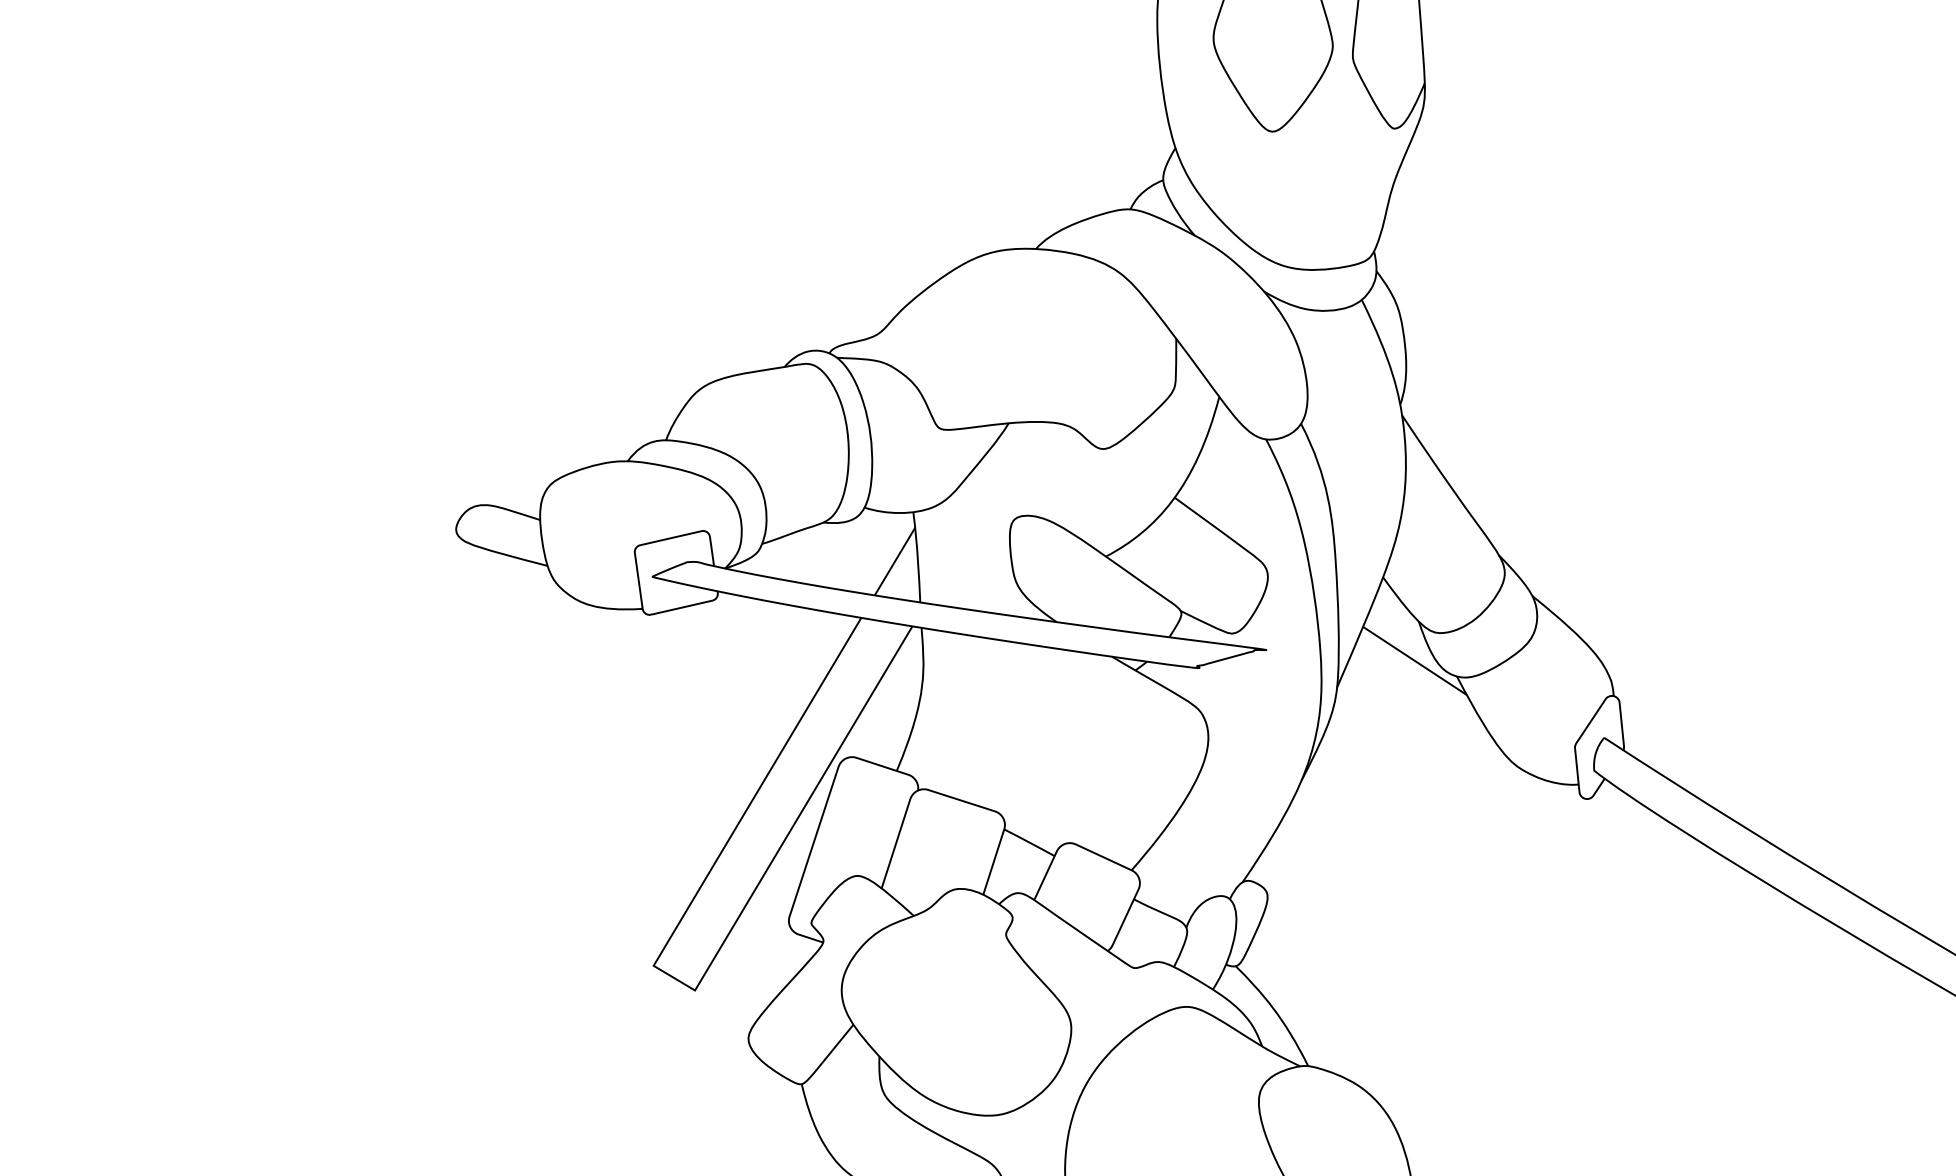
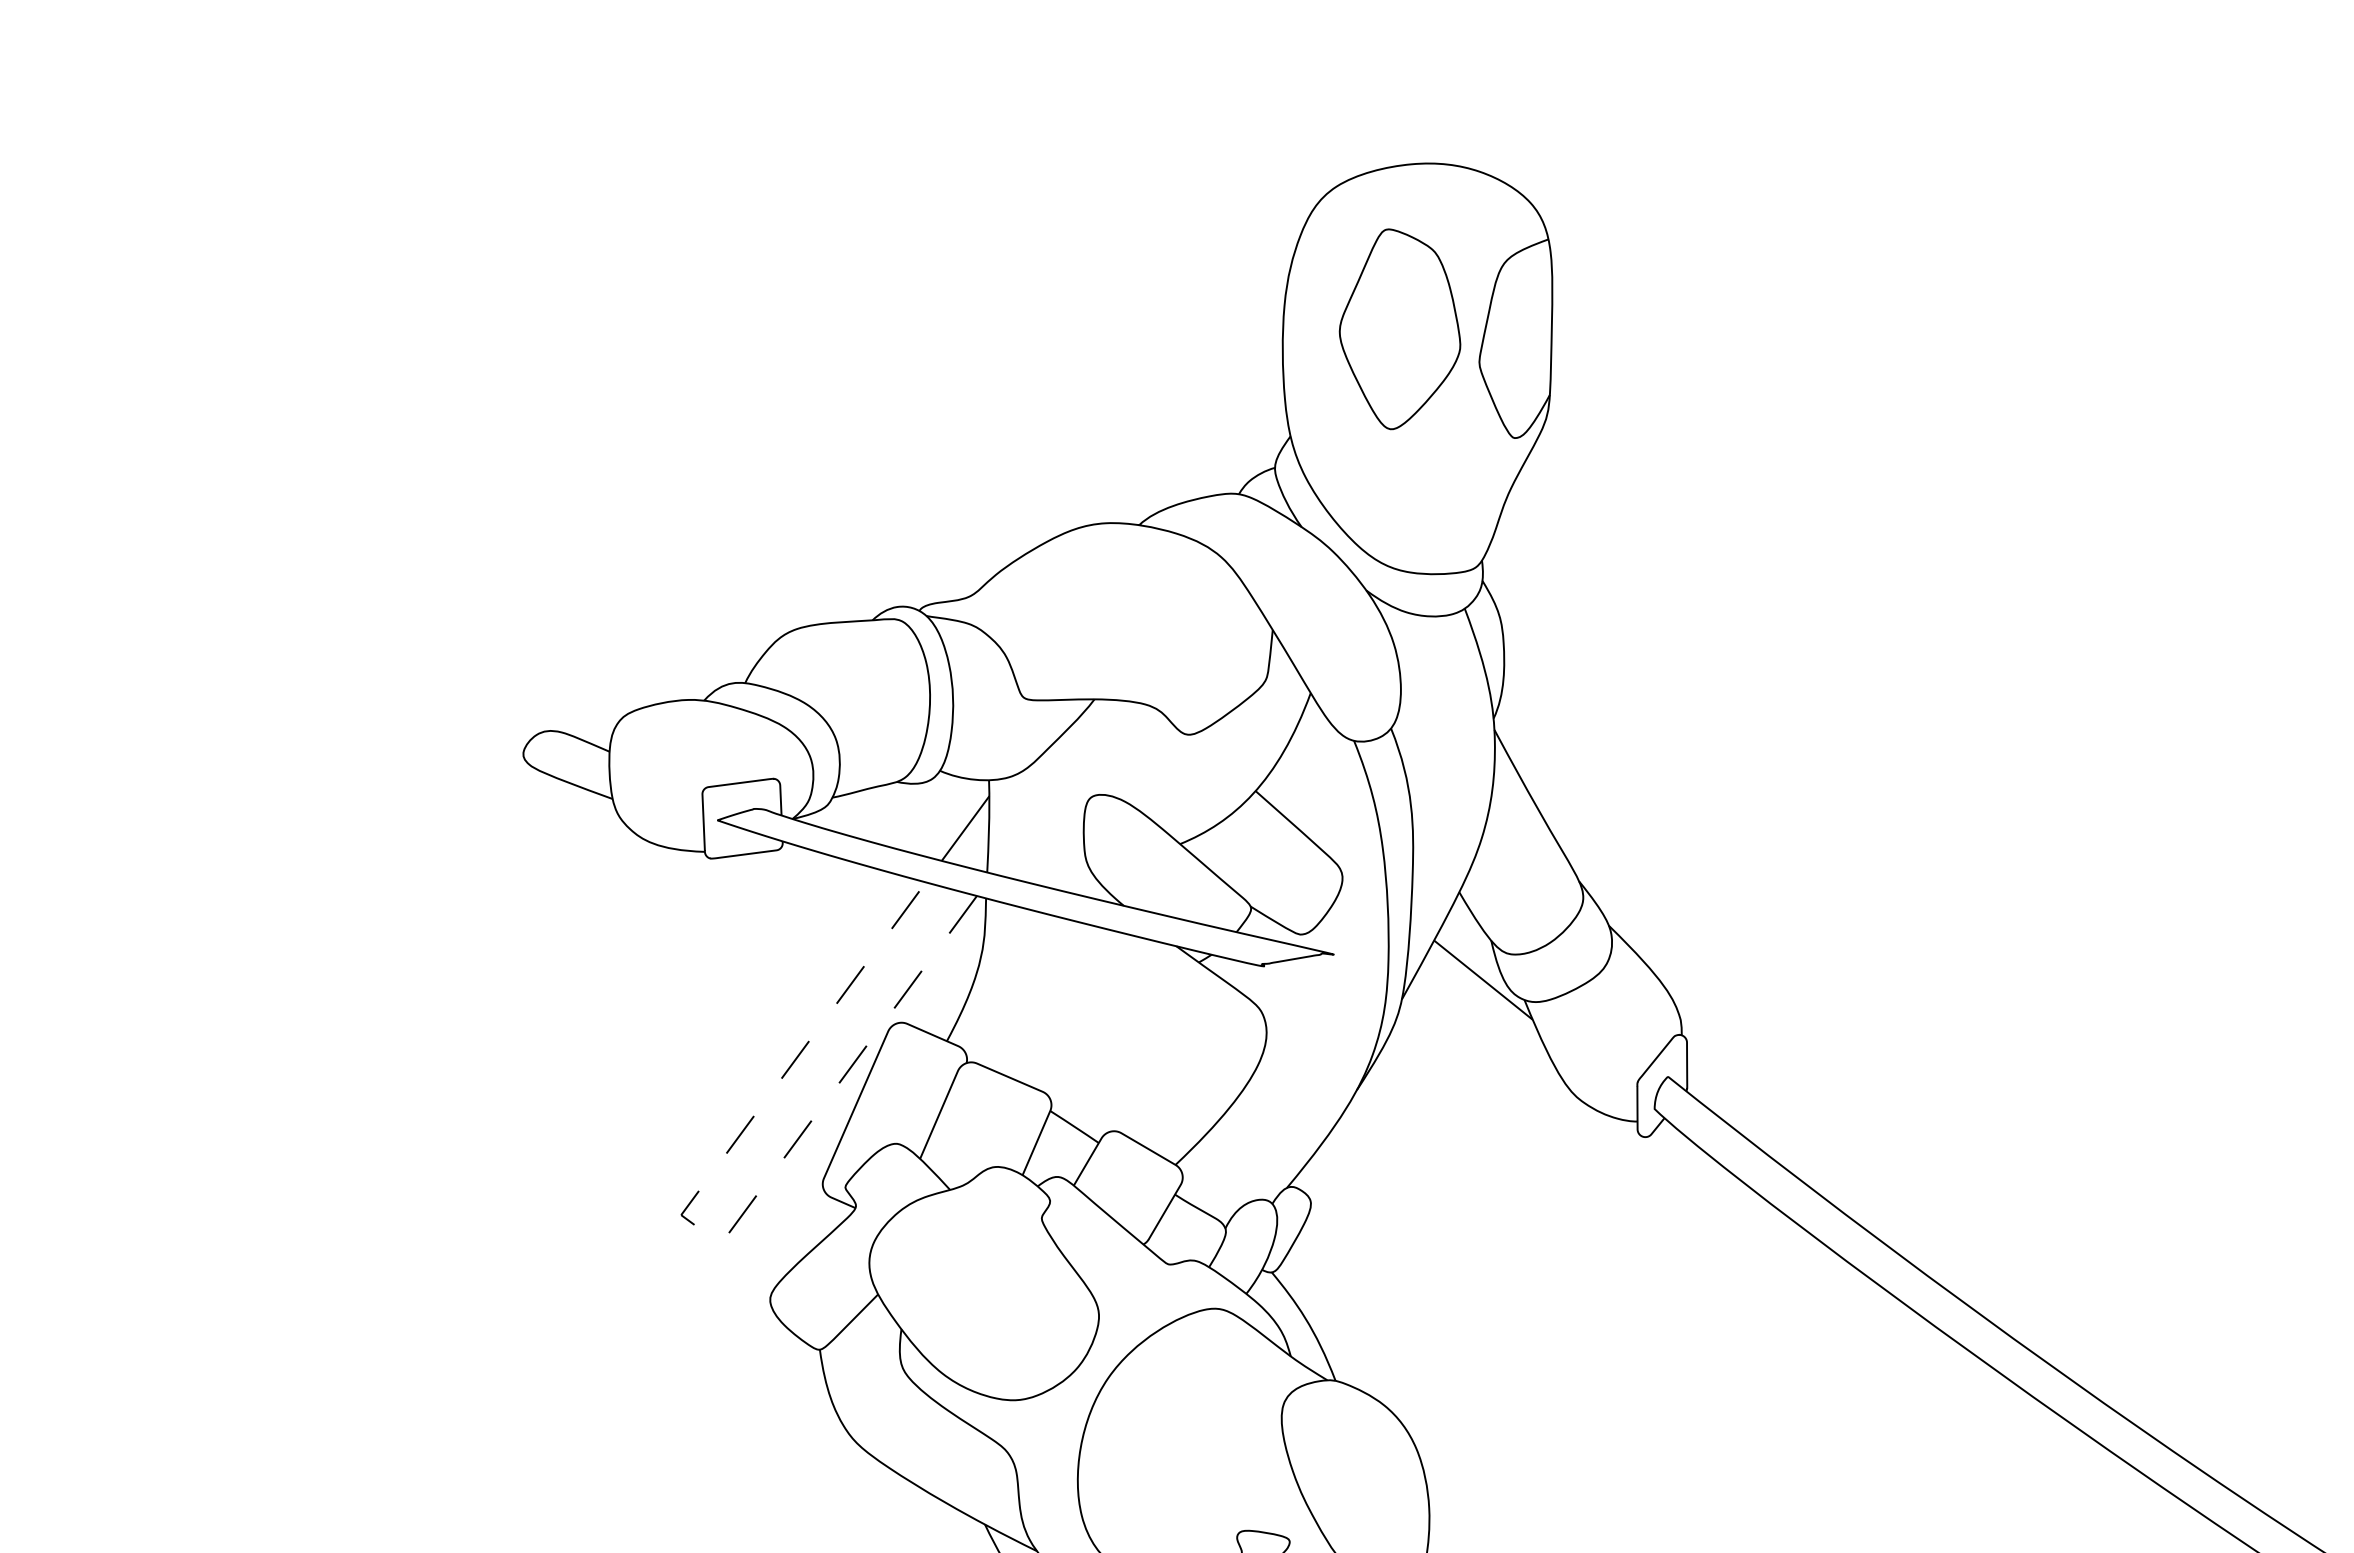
line: (682, 982) -> (708, 1234), solid -> dashed

